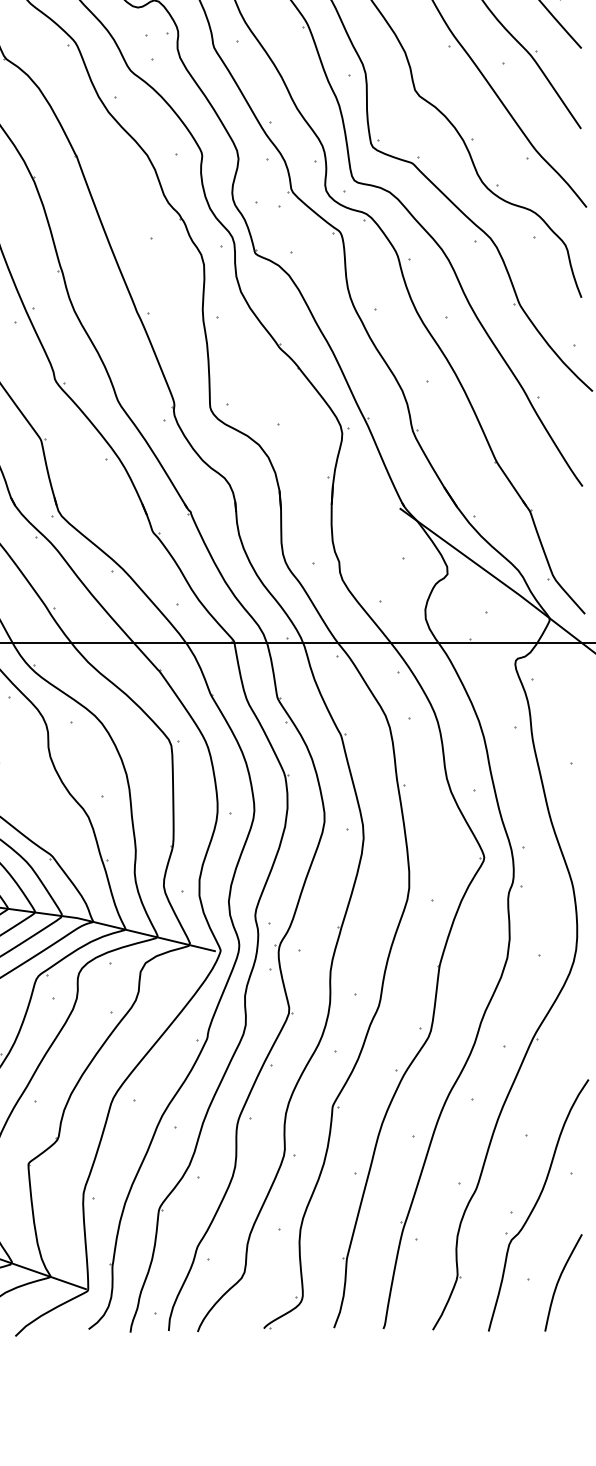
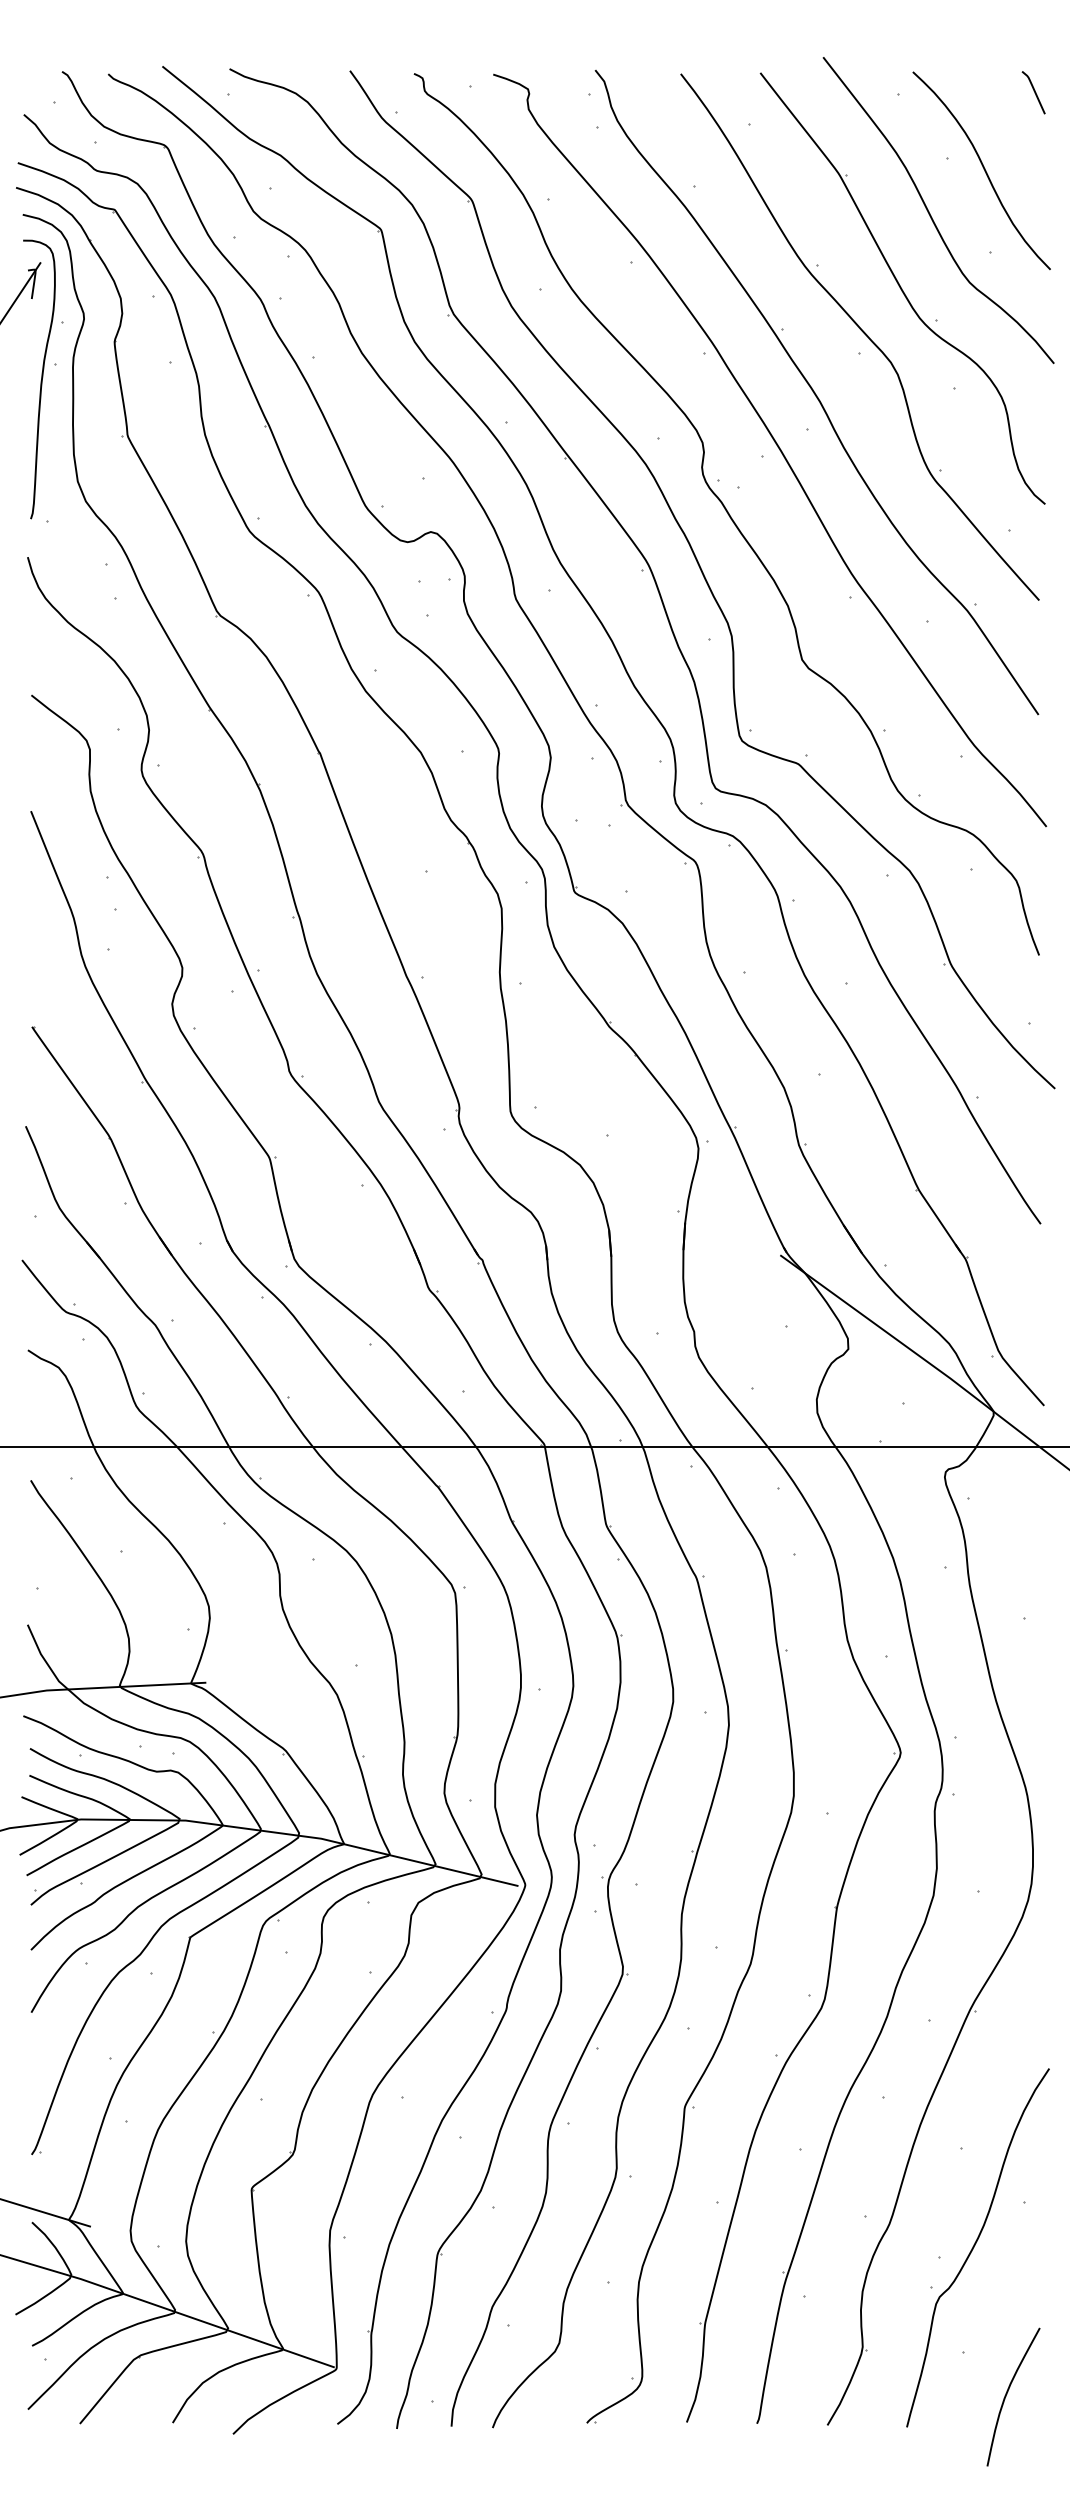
curve: (559, 1281) -> (1007, 2394), moved

